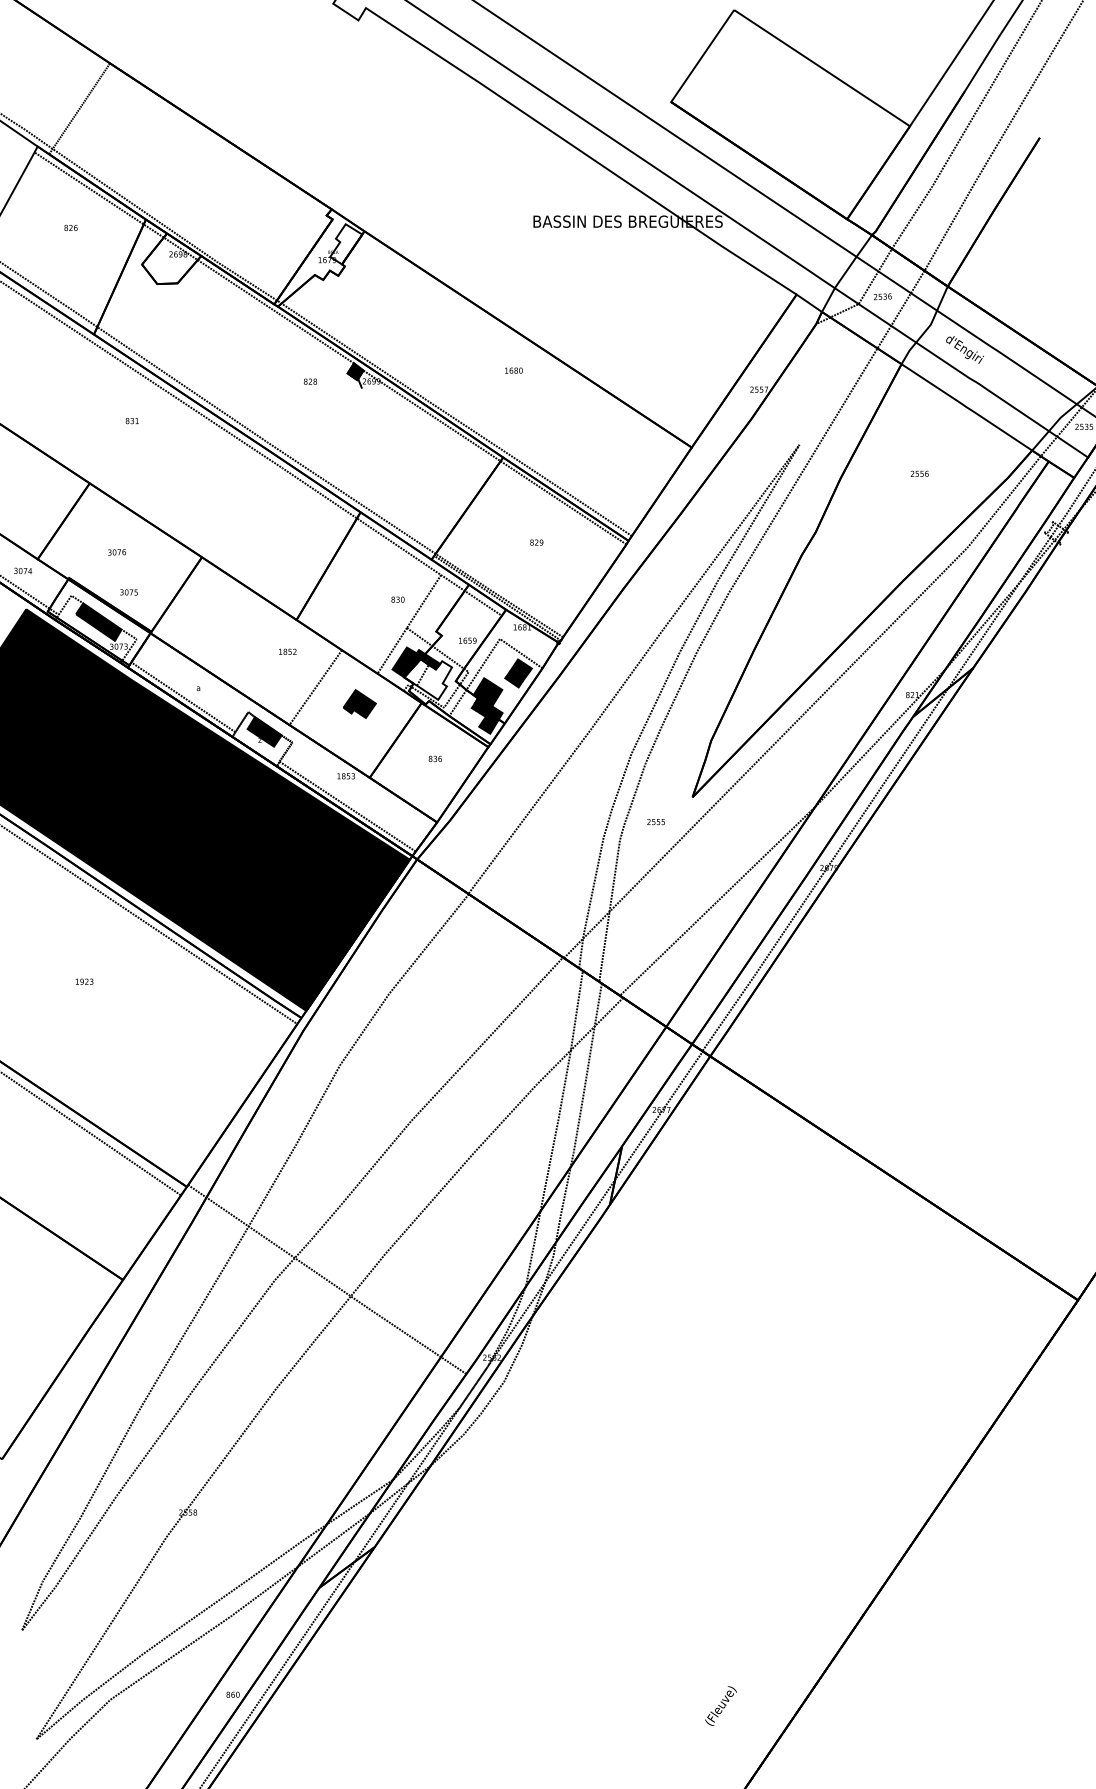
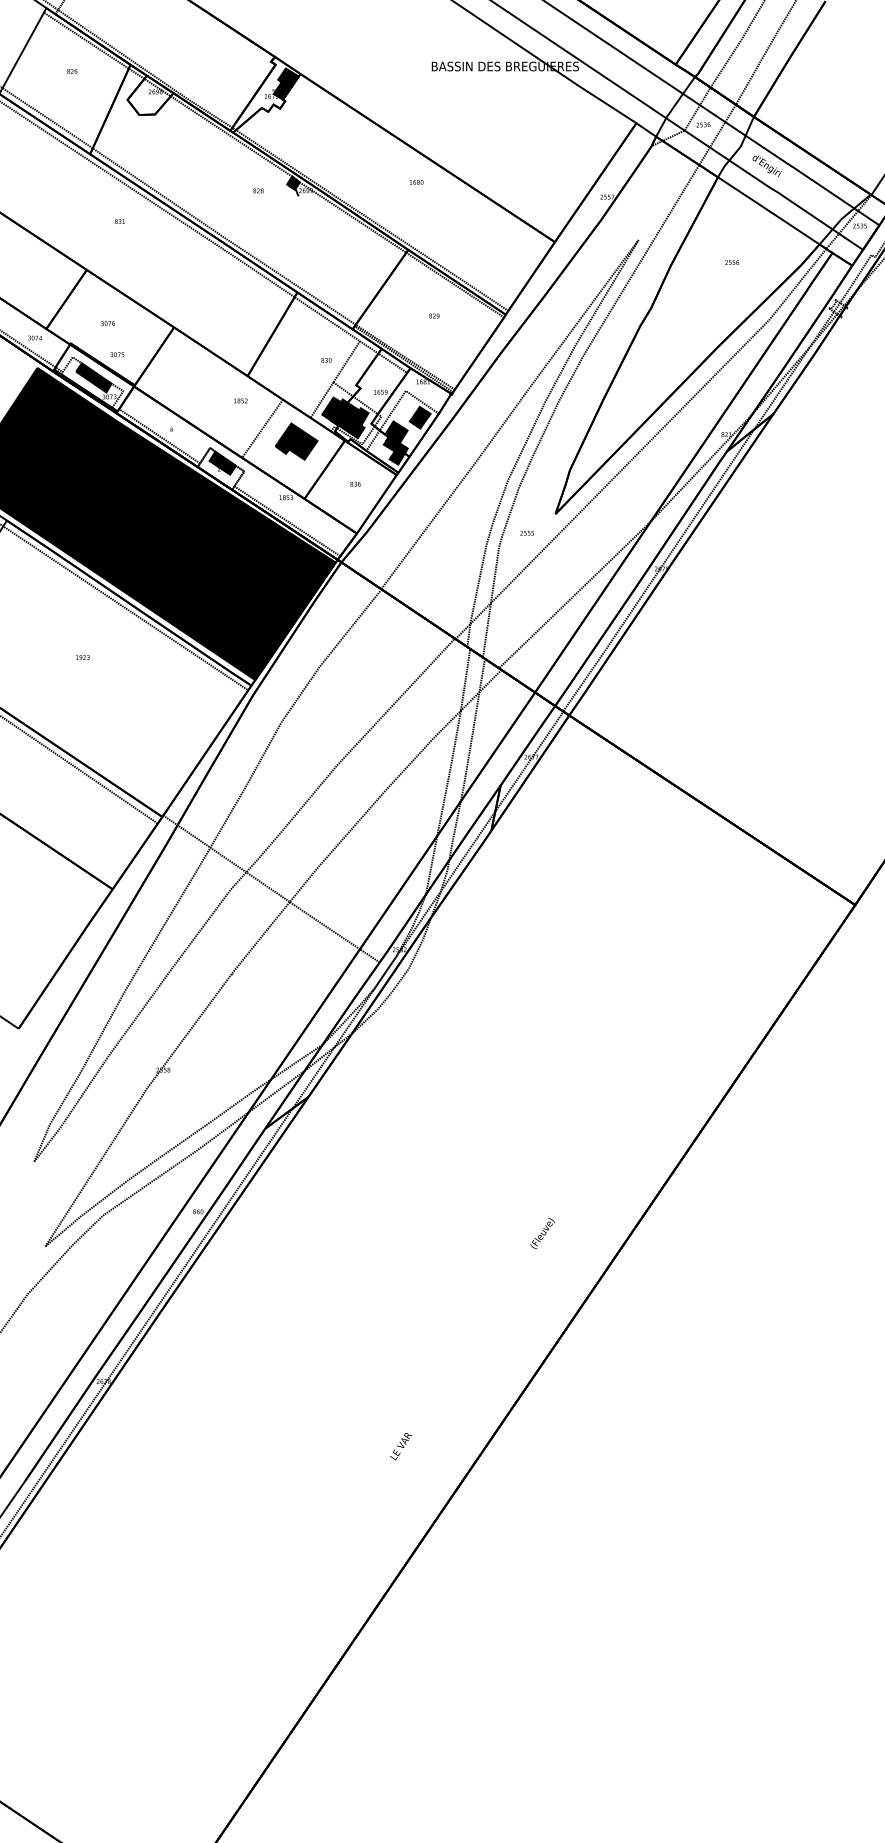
fill: (345, 243) -> (285, 83), added
fill: (427, 679) -> (349, 422), added
part: (359, 703) -> (296, 441), size x1.67
text: (720, 1705) -> (542, 1233), moved

